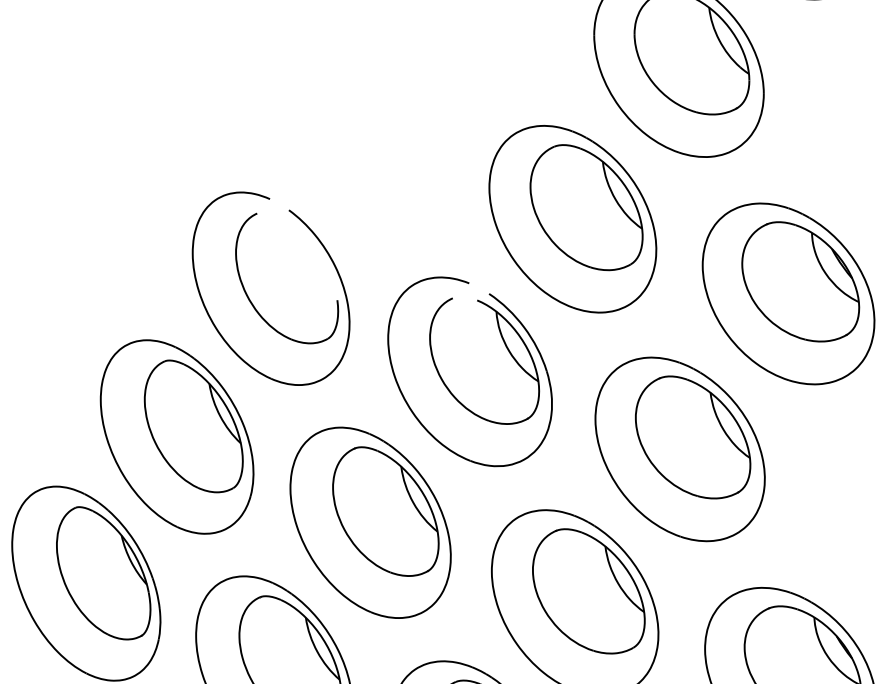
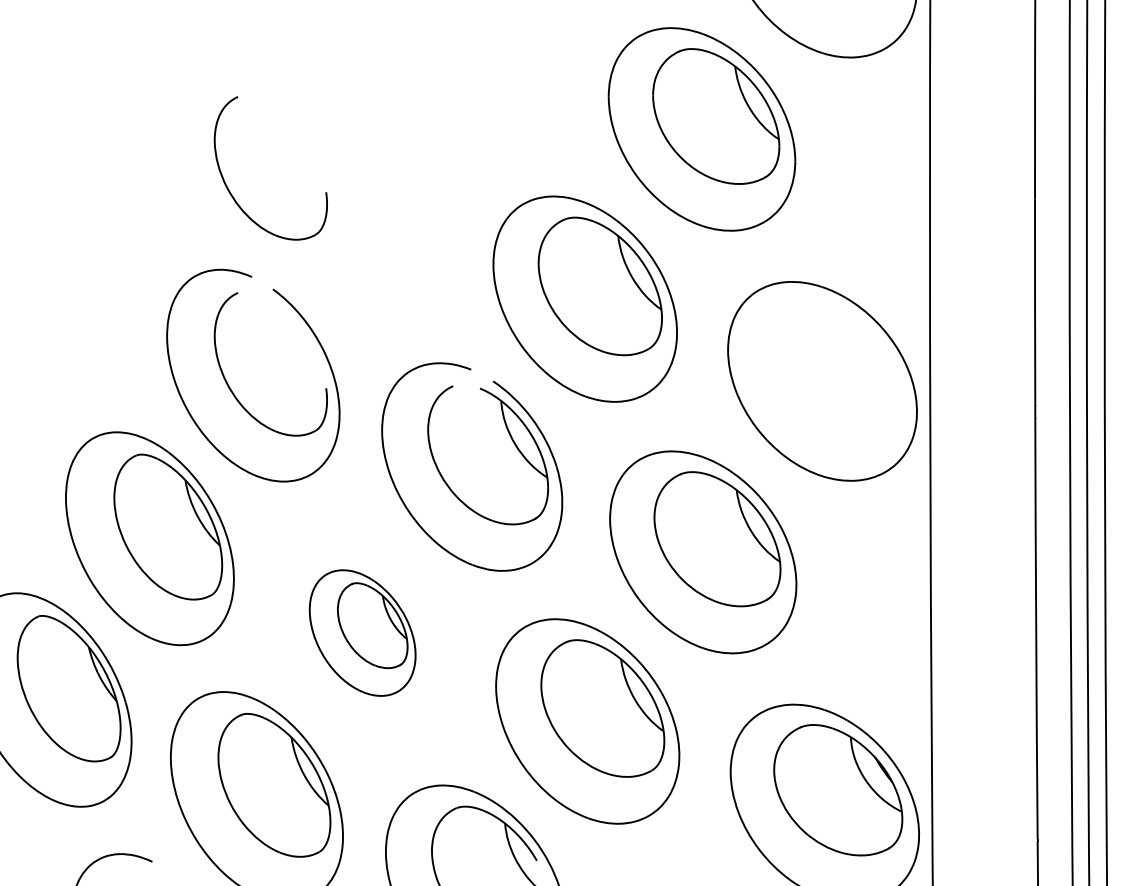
part: (252, 124) -> (232, 194), added
part: (800, 281) -> (835, 367), removed
part: (370, 522) -> (362, 632), size x0.6

